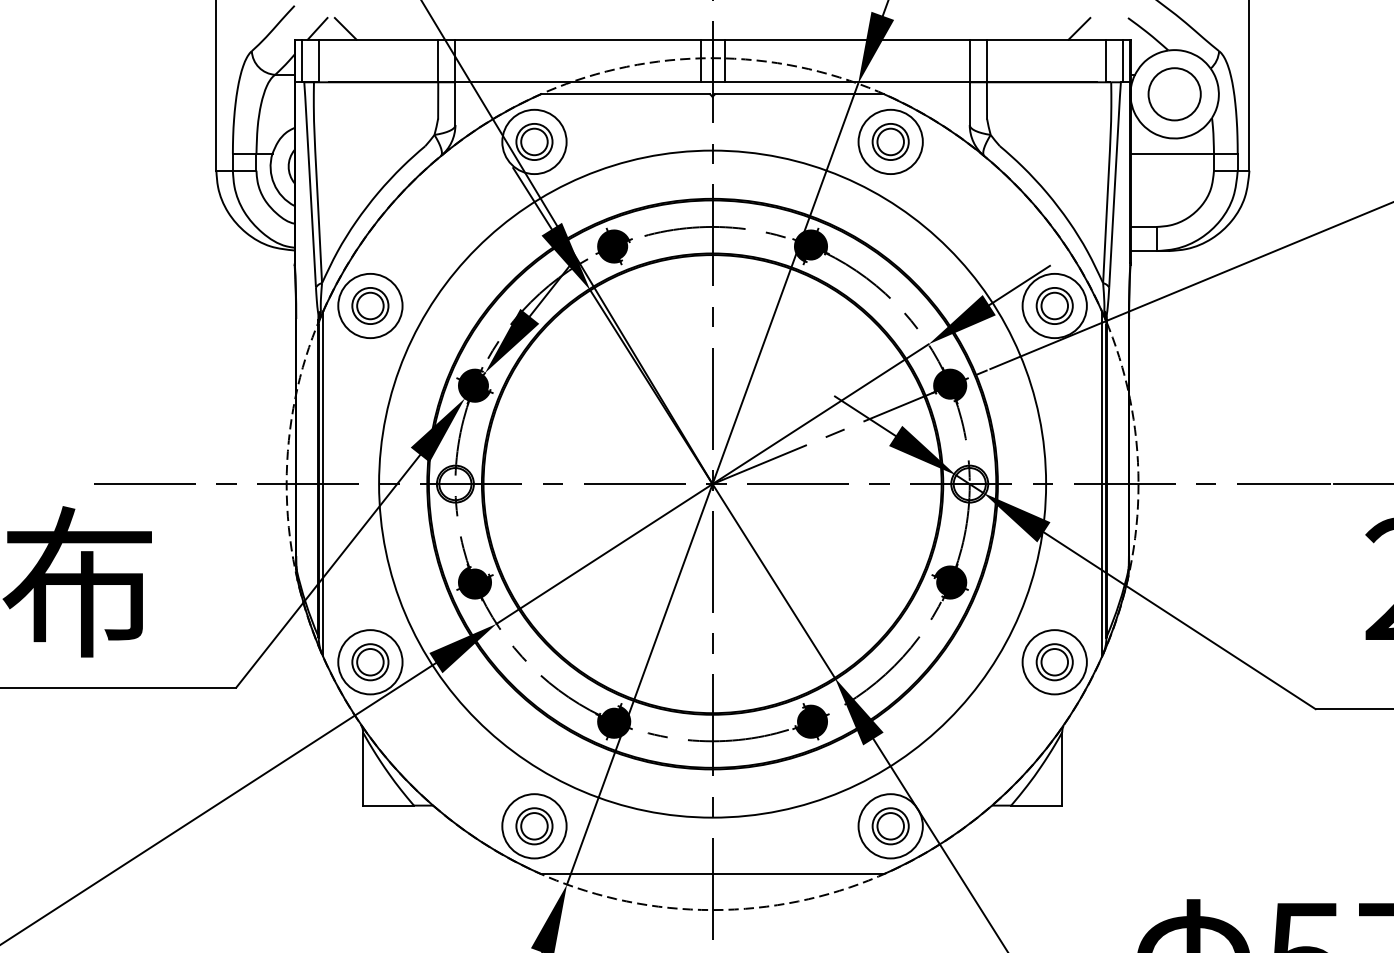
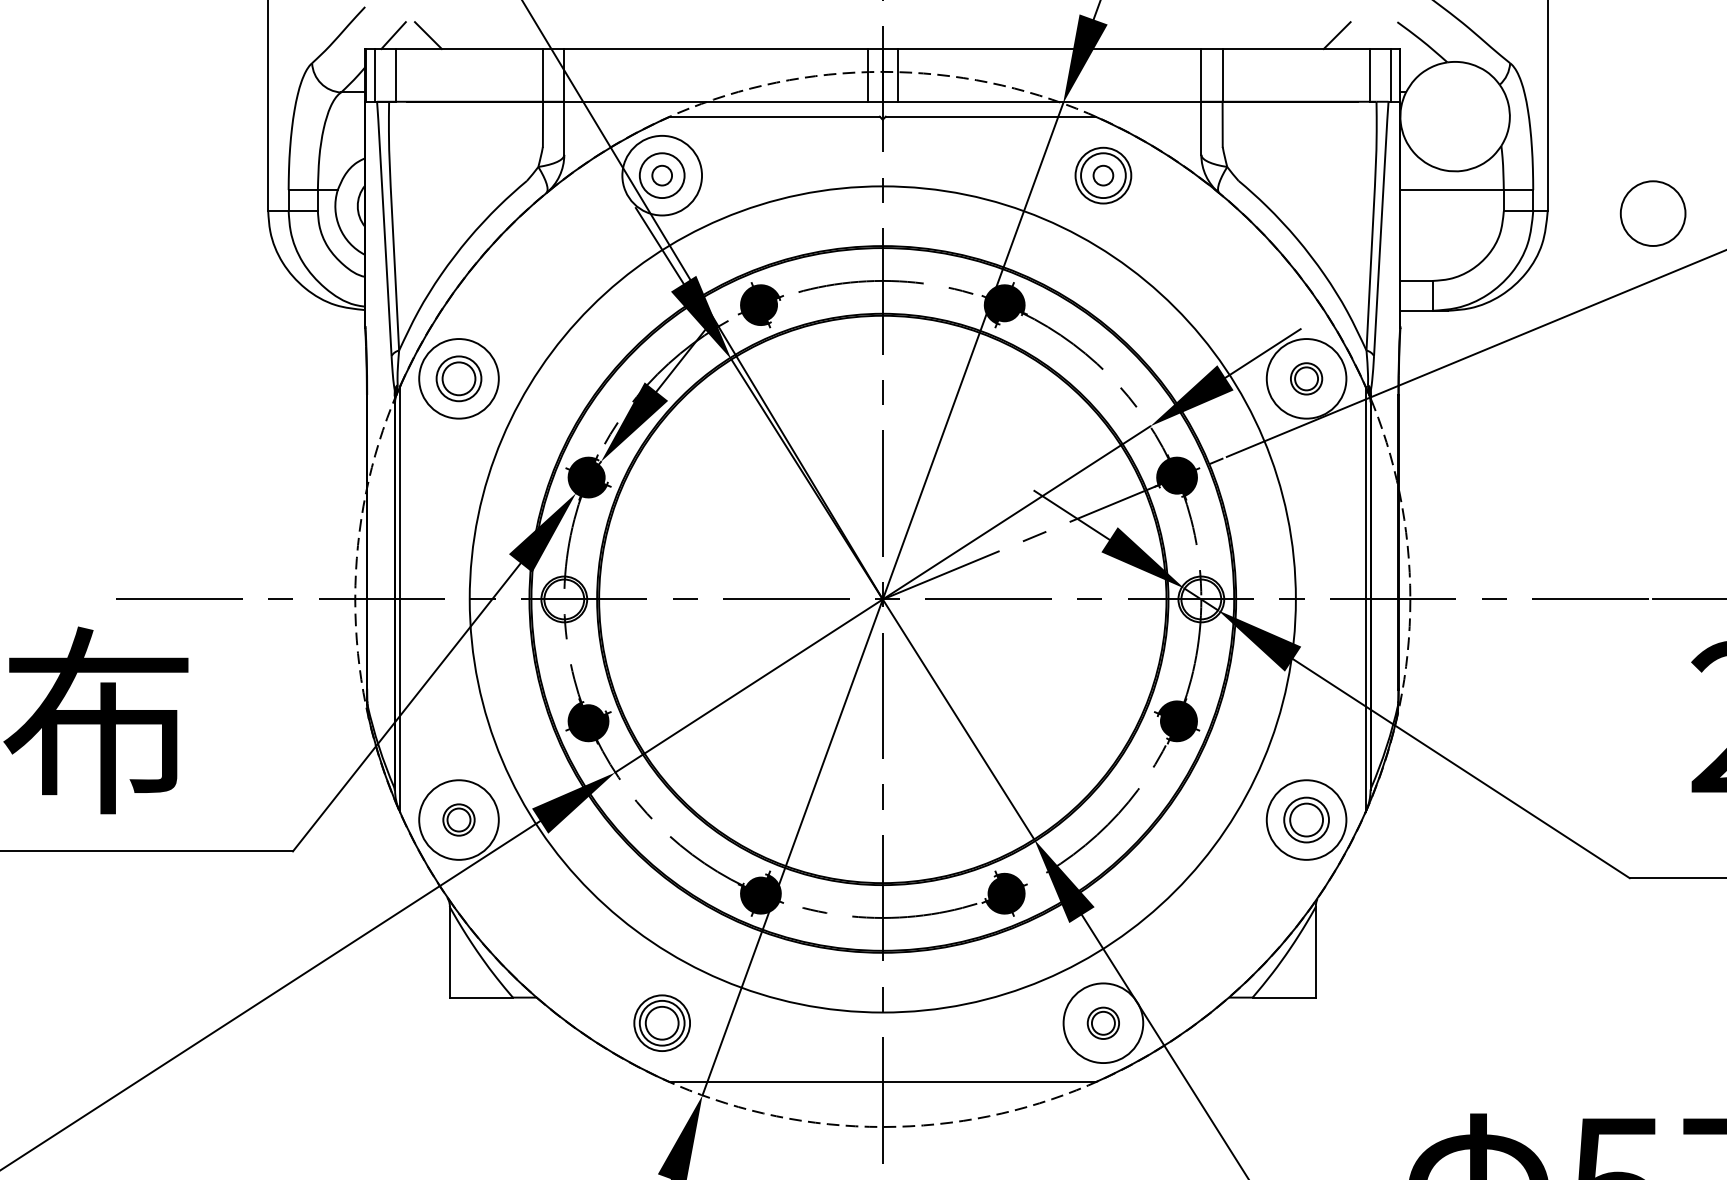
circle: (1174, 94) -> (1652, 213), moved
circle: (533, 141) -> (661, 175), size x0.6
circle: (890, 141) -> (1103, 175), size x0.6
circle: (890, 141) -> (1103, 175), size x0.7
part: (1054, 305) -> (1306, 378), size x0.7
part: (370, 661) -> (458, 819), size x0.7
circle: (534, 826) -> (662, 1023), size x0.7
part: (890, 826) -> (1103, 1023), size x0.7

